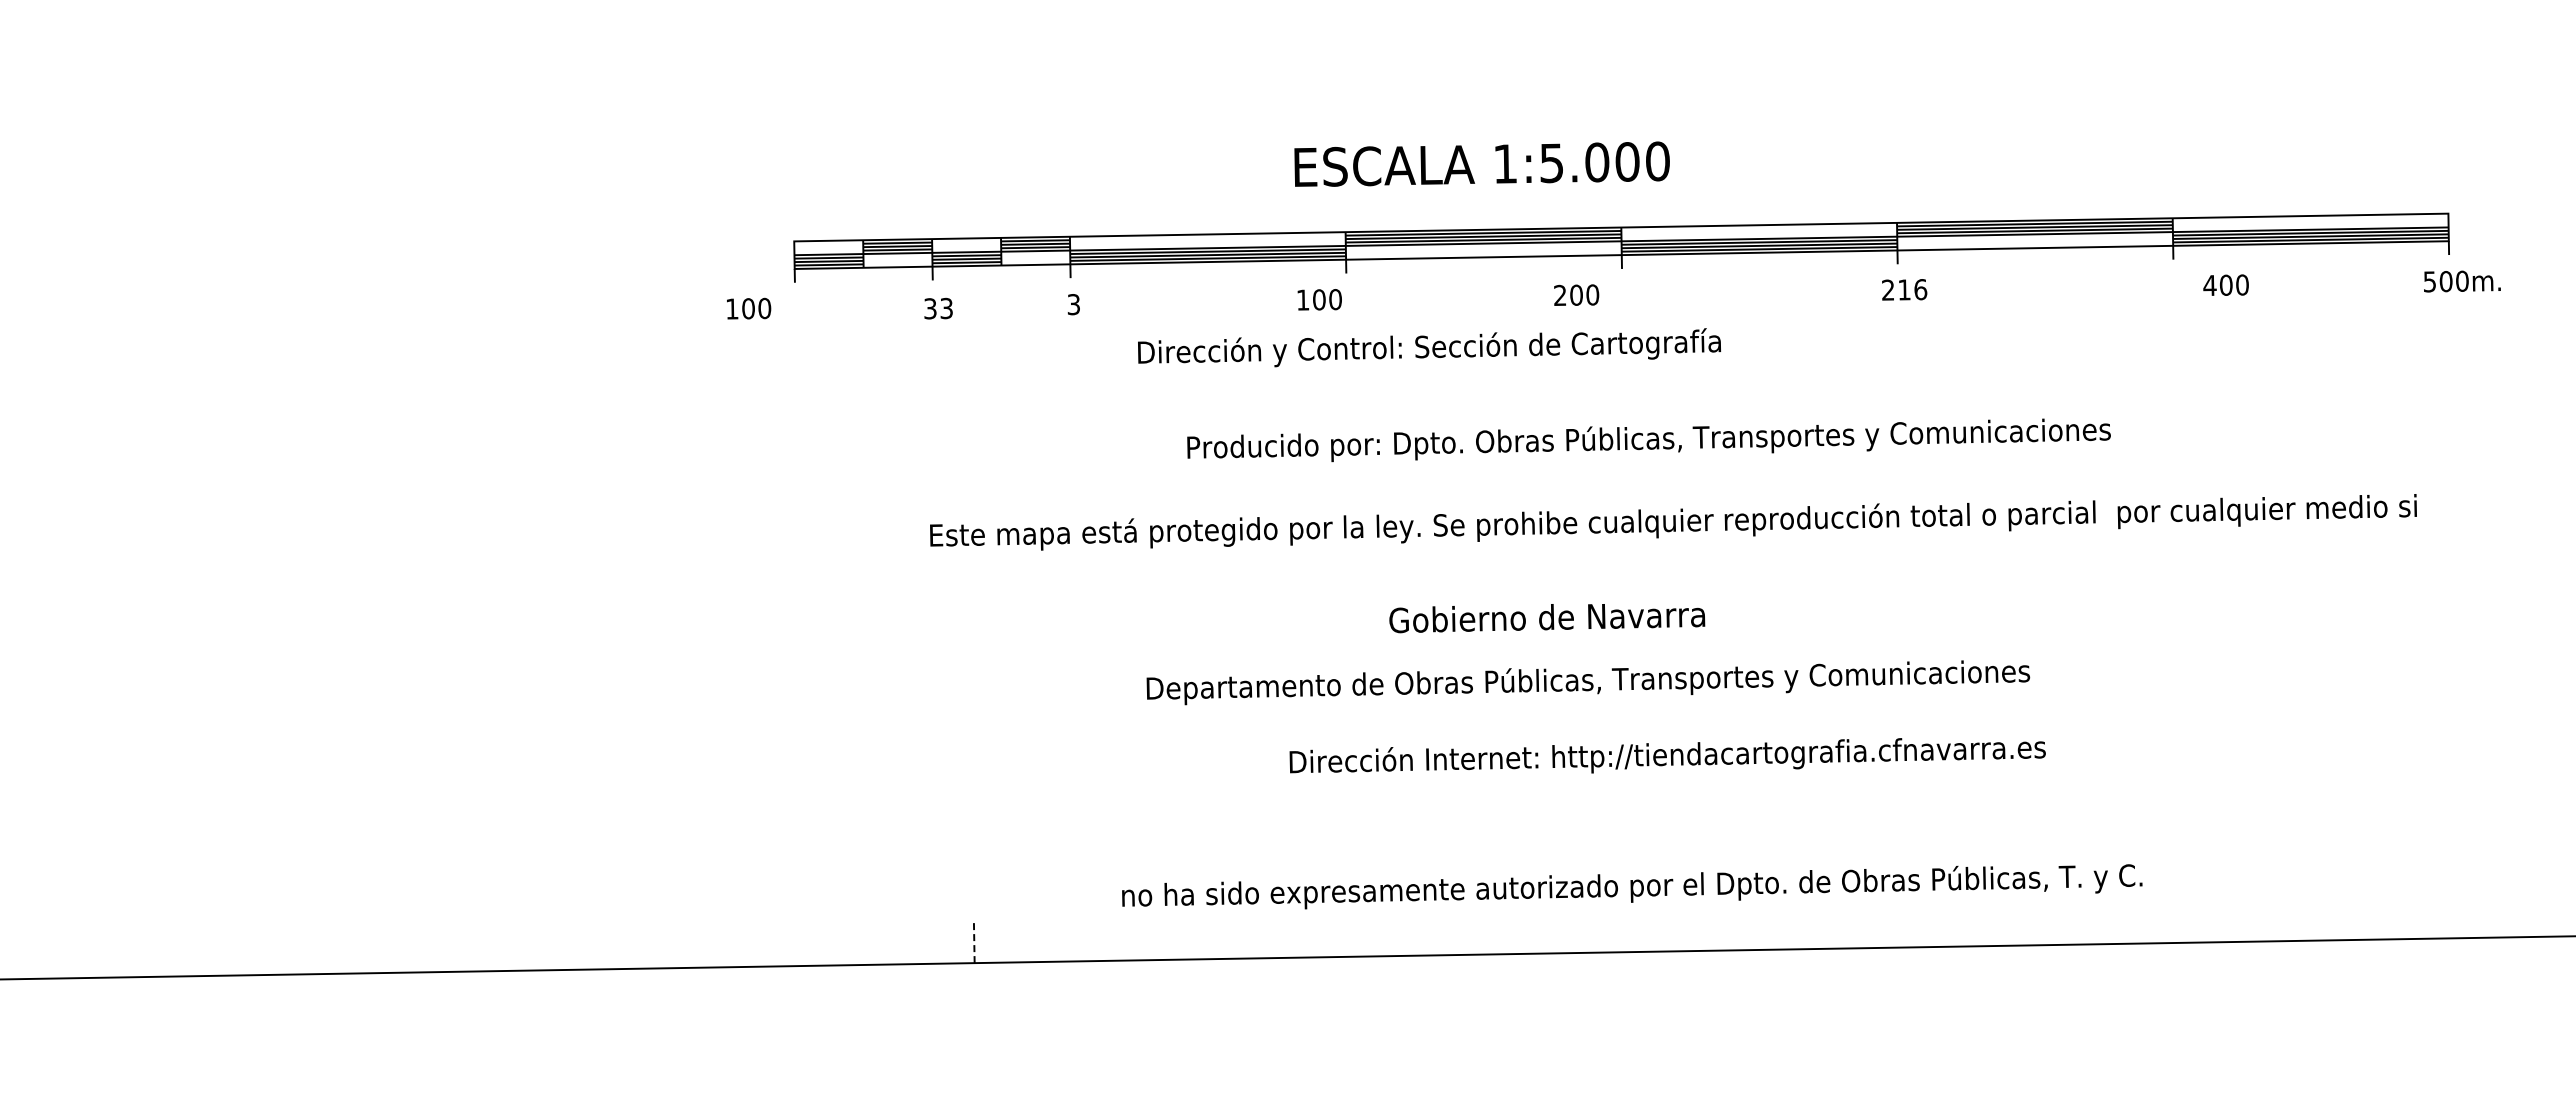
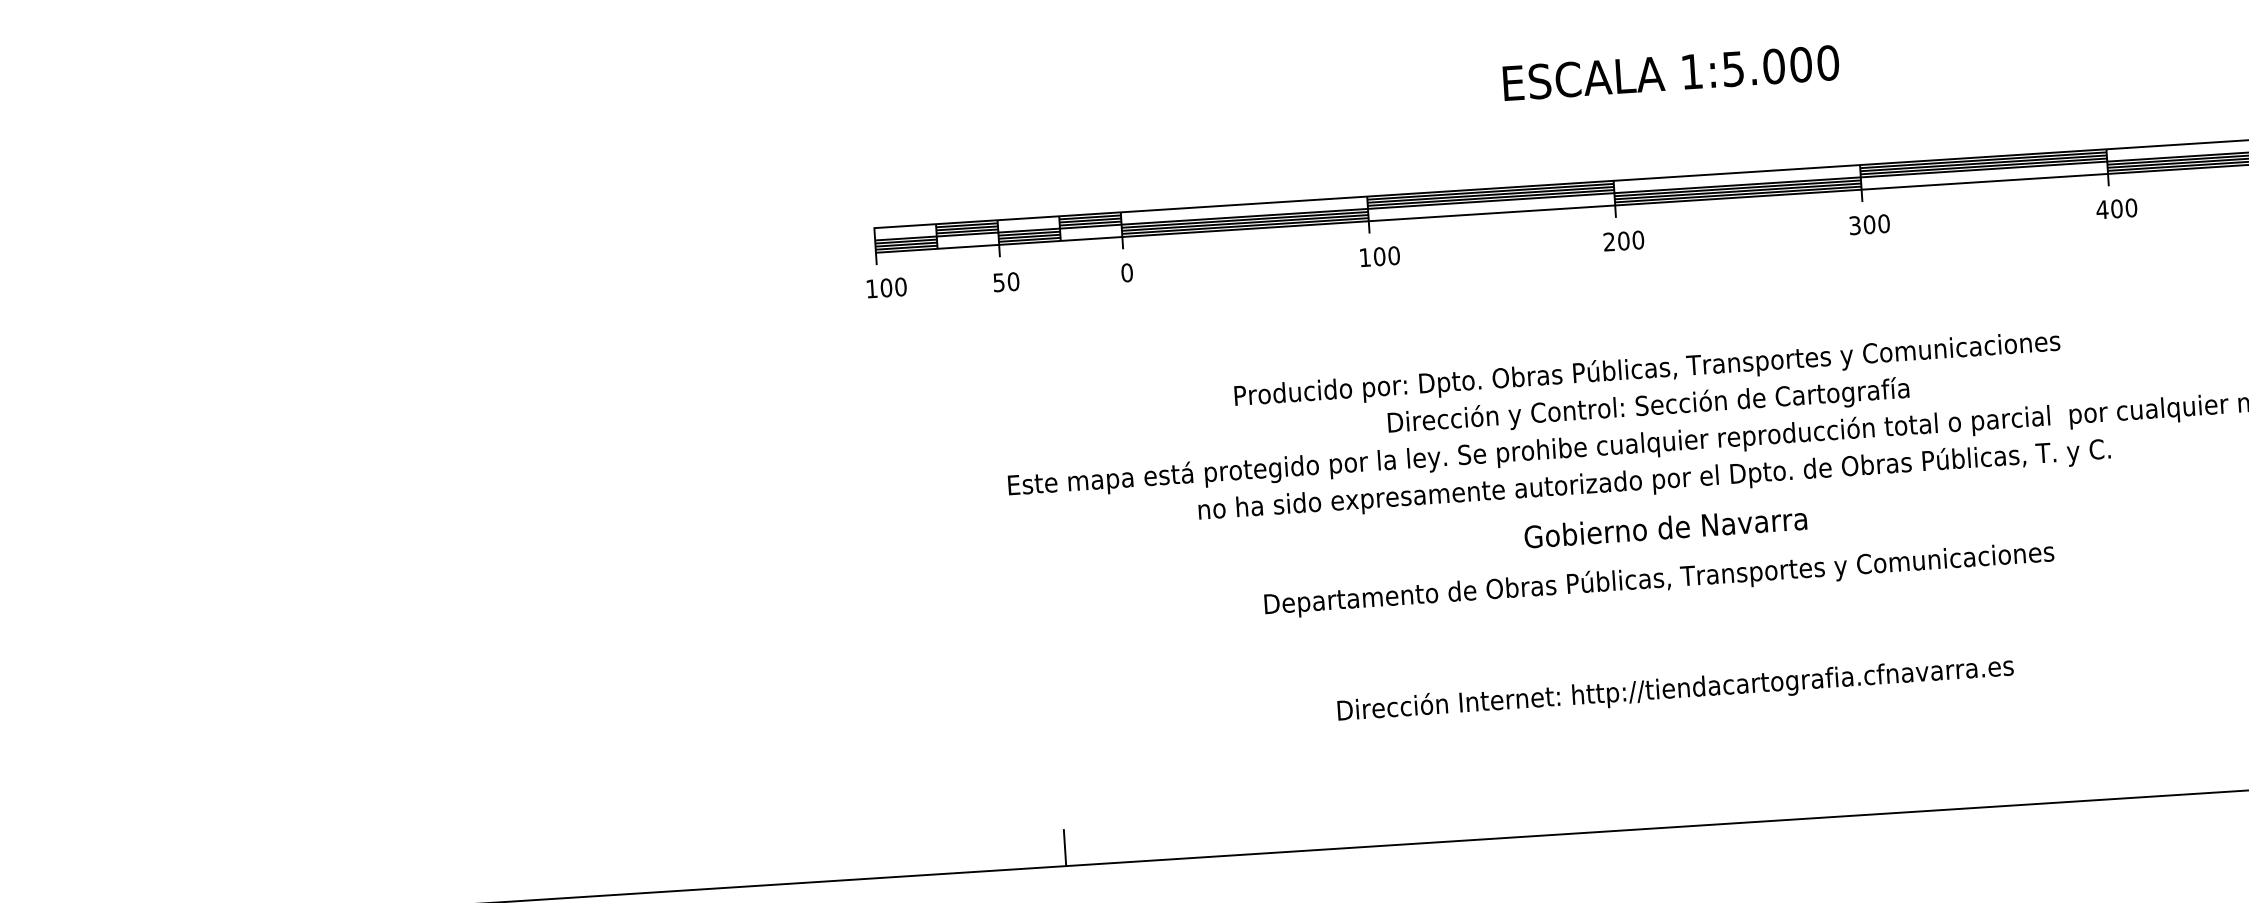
text: (1481, 163) -> (1670, 72), moved
text: (2225, 284) -> (2116, 208), moved
text: (1904, 289) -> (1869, 224), 216 -> 300
text: (1576, 294) -> (1623, 240), moved
text: (1319, 299) -> (1379, 256), moved
text: (1073, 304) -> (1126, 272), 3 -> 0
text: (749, 308) -> (887, 287), moved
text: (938, 308) -> (1006, 282), 33 -> 50
text: (1429, 347) -> (1648, 405), moved
text: (1547, 618) -> (1666, 528), moved
text: (1588, 682) -> (1659, 580), moved
text: (1667, 755) -> (1675, 688), moved
text: (1632, 886) -> (1654, 480), moved
line: (974, 942) -> (1065, 847), dashed -> solid

